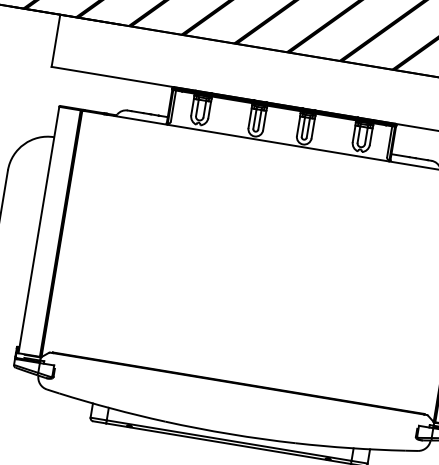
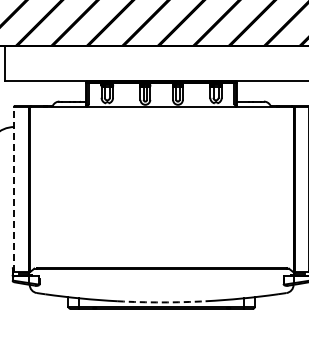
line: (39, 230) -> (14, 189), solid -> dashed
arc: (229, 434) -> (161, 302), solid -> dashed

